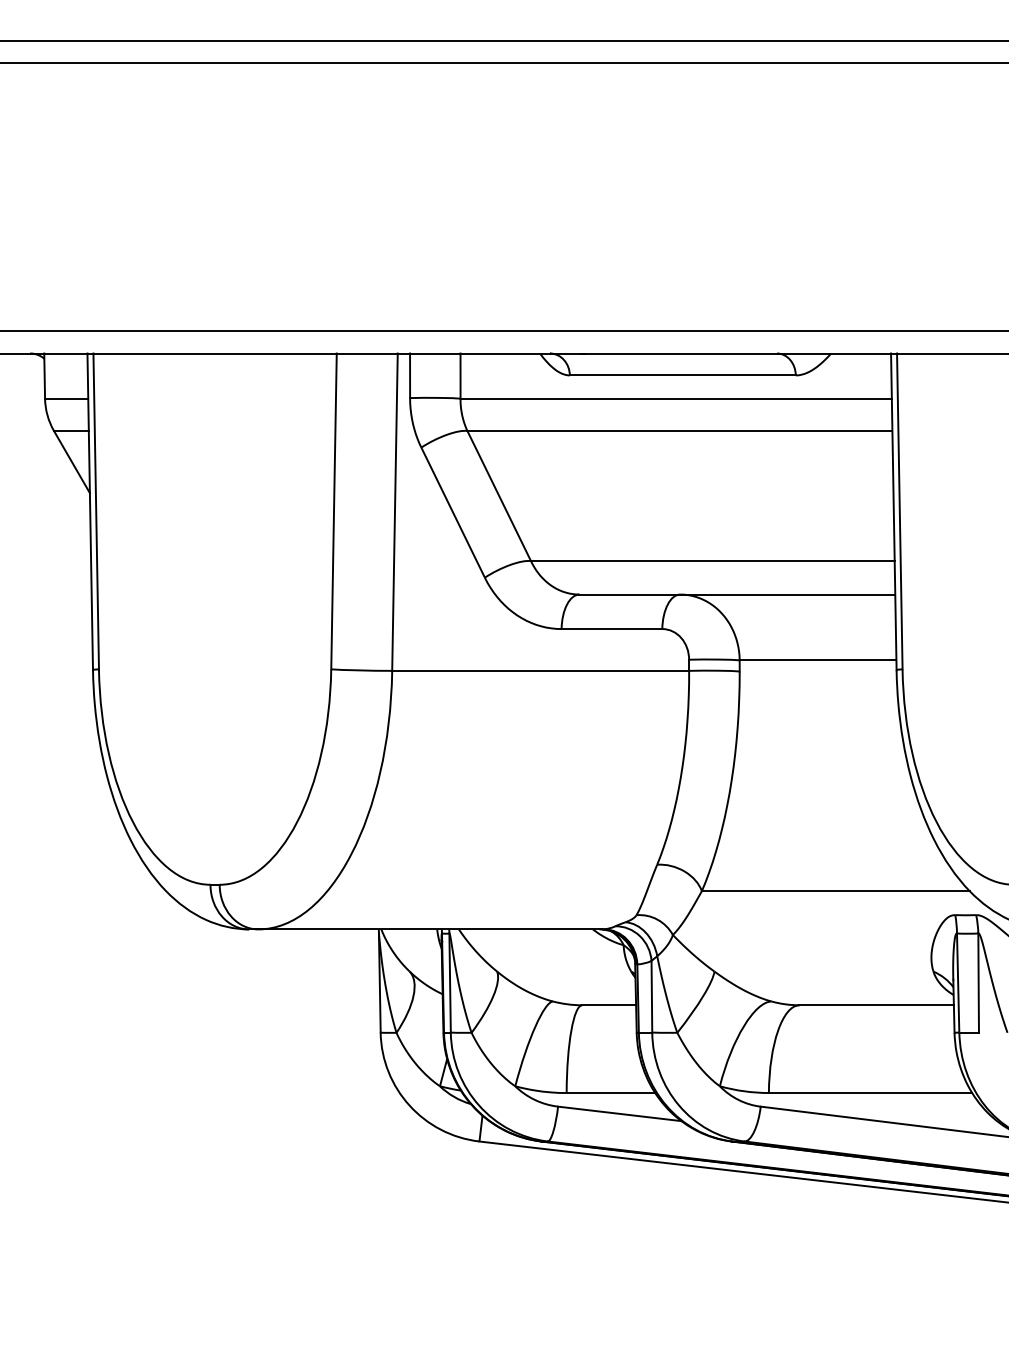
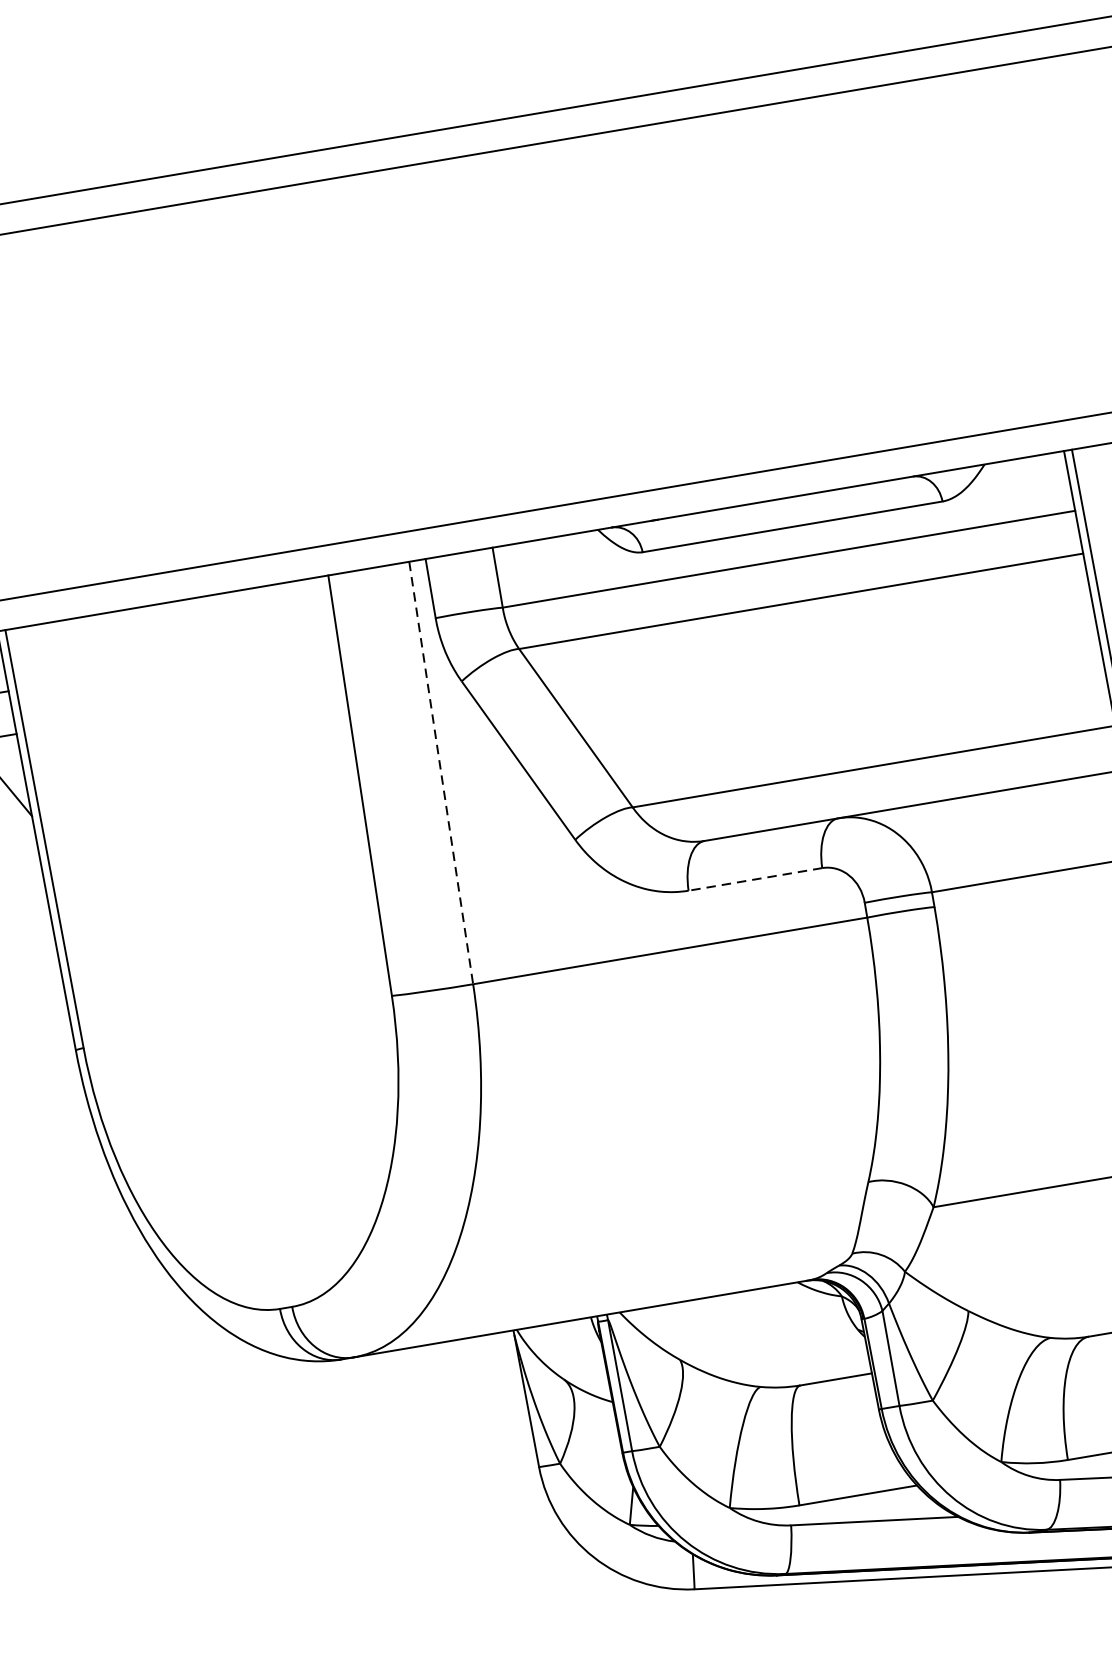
line: (394, 512) -> (440, 773), solid -> dashed
line: (611, 629) -> (754, 880), solid -> dashed

